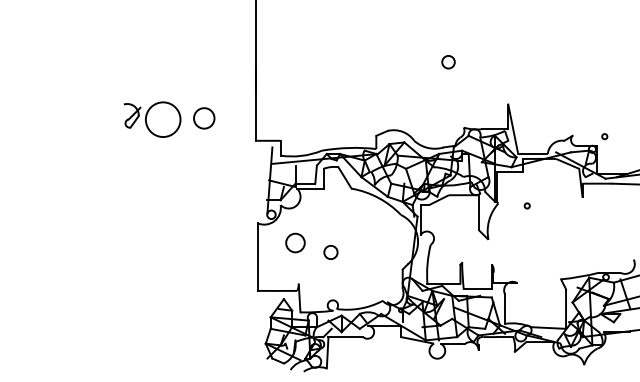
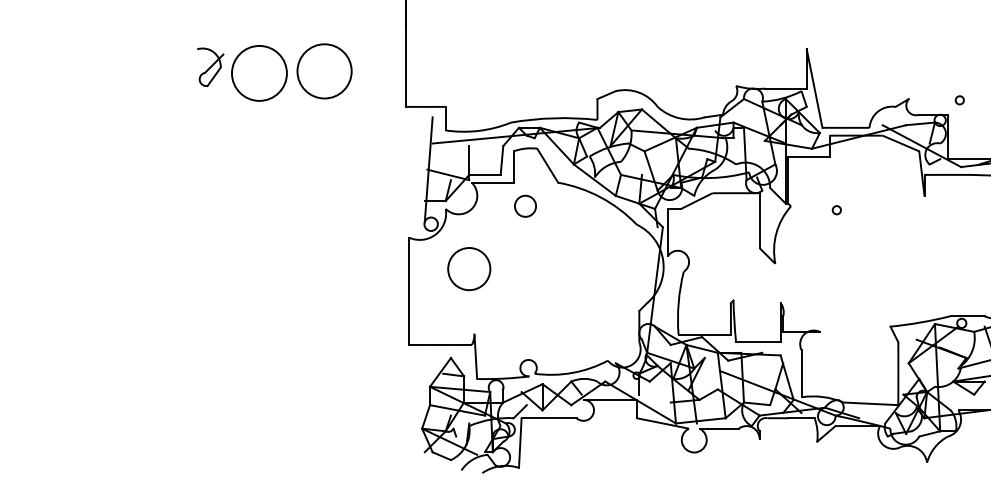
circle: (204, 118) -> (324, 71), size x1.67
circle: (295, 242) -> (469, 268), size x1.43
circle: (330, 252) -> (524, 206), moved

